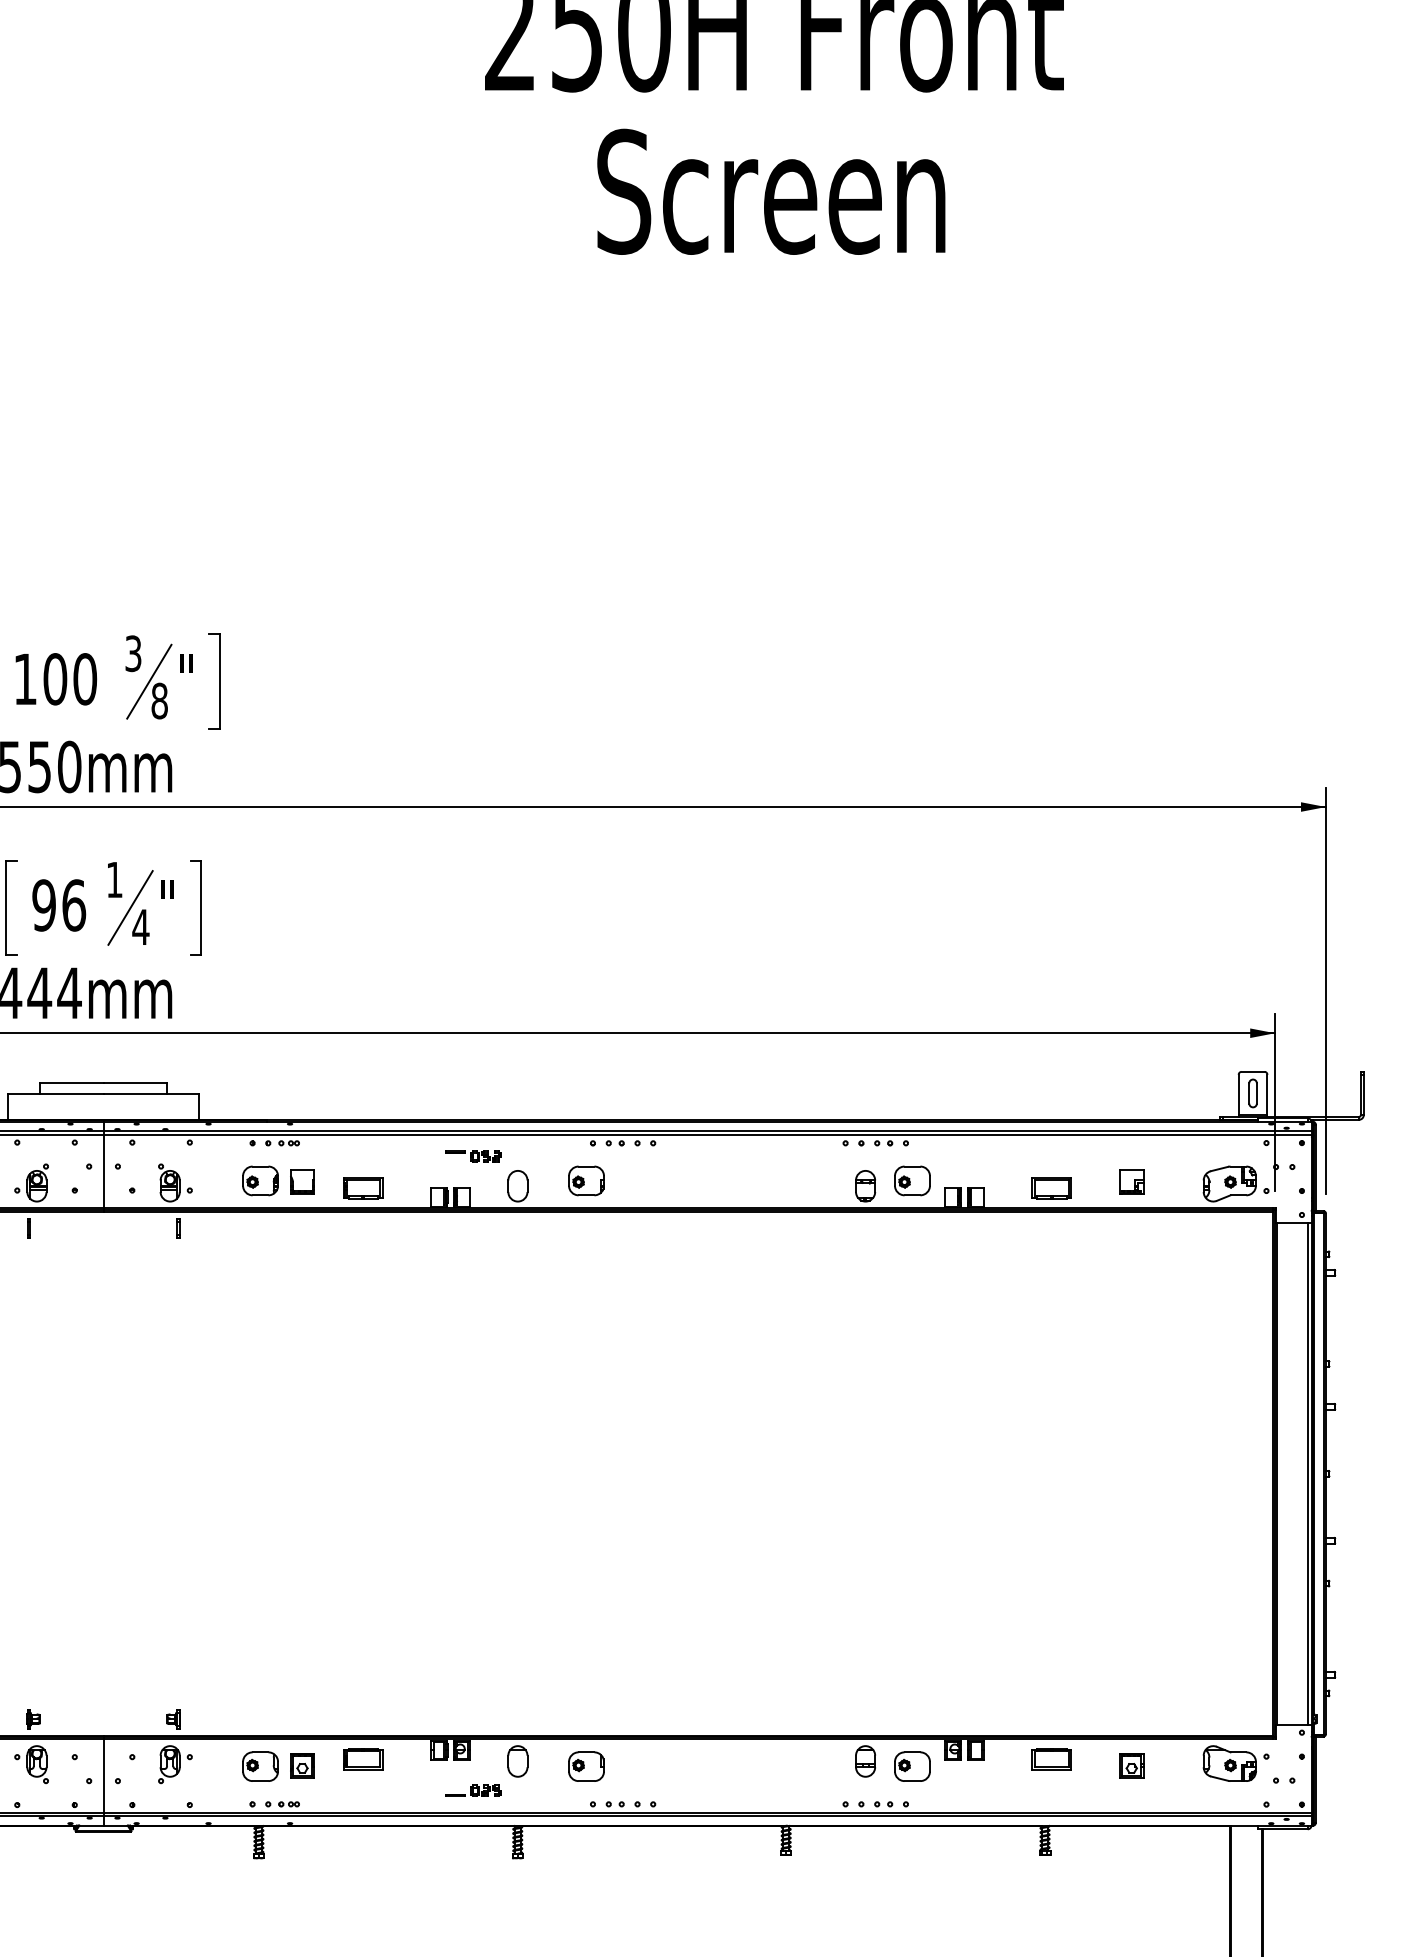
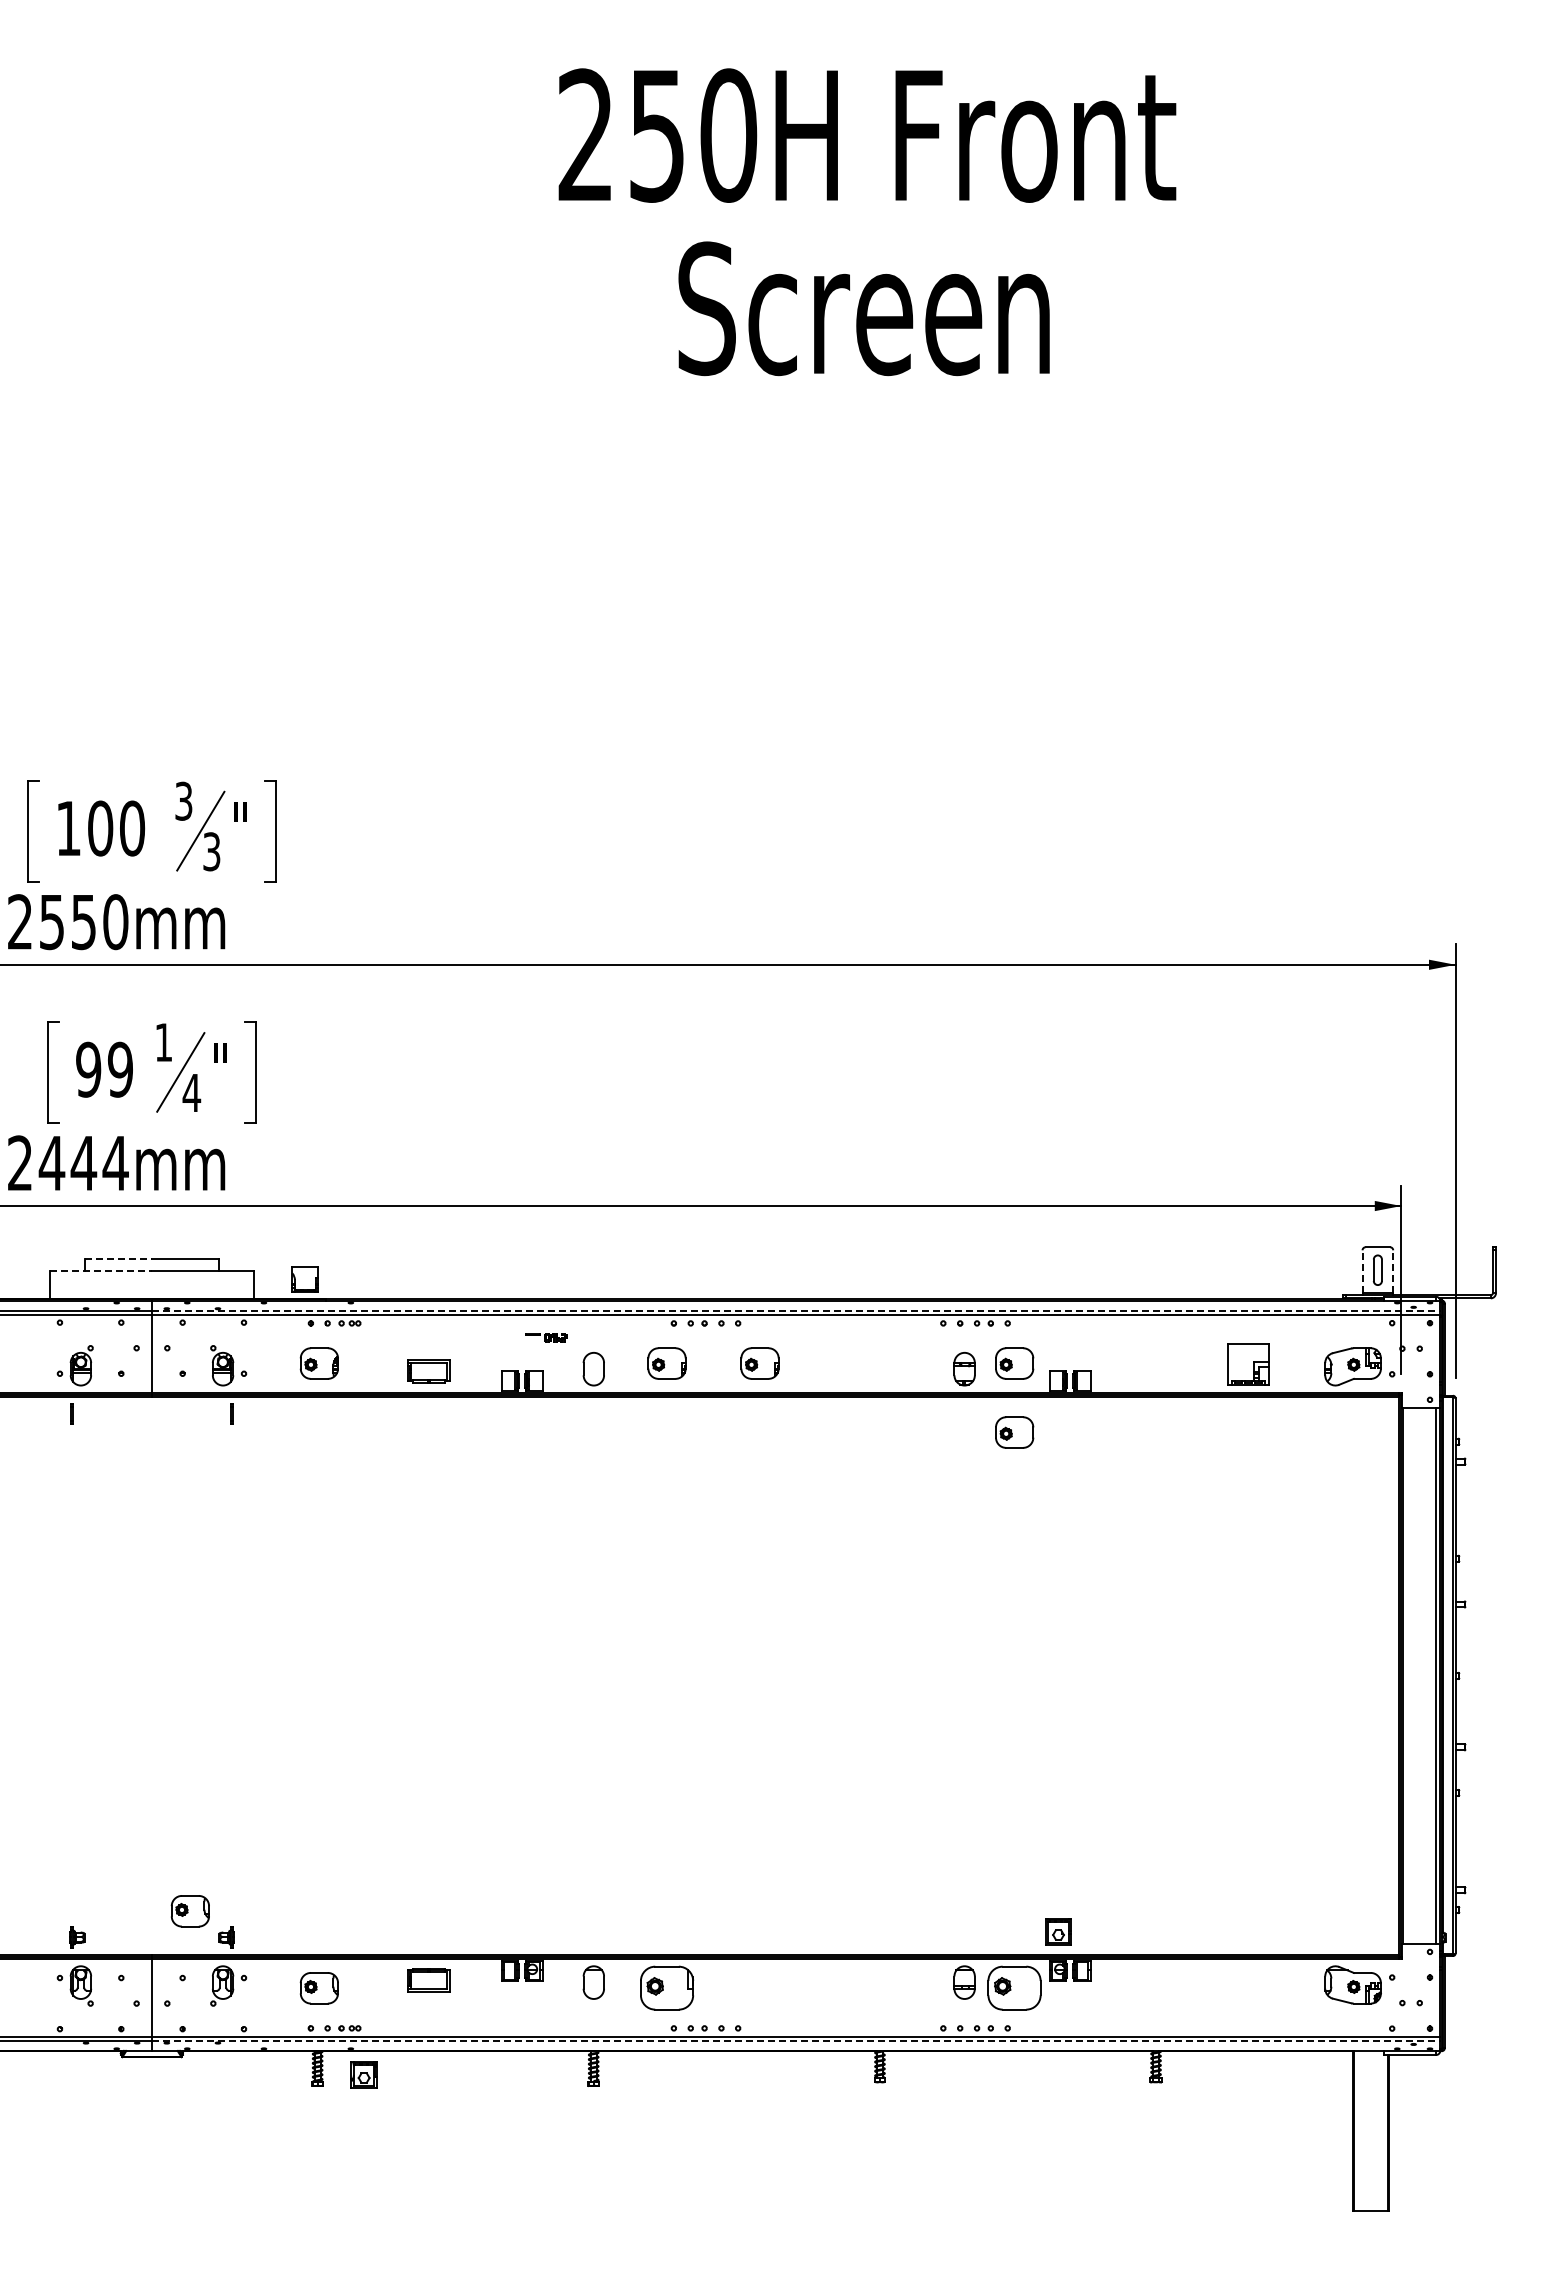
text: (159, 700) -> (211, 851), 8 -> 3
text: (74, 905) -> (120, 1069), 96 -> 99
line: (72, 1083) -> (118, 1259), solid -> dashed
line: (56, 1093) -> (101, 1270), solid -> dashed
line: (1238, 1094) -> (1362, 1271), solid -> dashed
line: (1267, 1094) -> (1393, 1271), solid -> dashed
line: (707, 1131) -> (796, 1310), solid -> dashed
part: (472, 1156) -> (545, 1337), size x0.7
part: (673, 1180) -> (759, 1363), added
part: (301, 1181) -> (304, 1279), moved
part: (1131, 1181) -> (1248, 1364), size x1.6
part: (1051, 1188) -> (1162, 1371), removed
part: (912, 1245) -> (1014, 1432), added
part: (138, 1694) -> (189, 1911), added
part: (1051, 1759) -> (1162, 1980), removed
part: (301, 1765) -> (363, 2074), moved
part: (1131, 1765) -> (1058, 1931), moved
part: (586, 1766) -> (666, 1988), size x1.4
part: (912, 1766) -> (1014, 1988), size x1.4
part: (472, 1790) -> (545, 2013), removed
line: (707, 1816) -> (796, 2041), solid -> dashed

